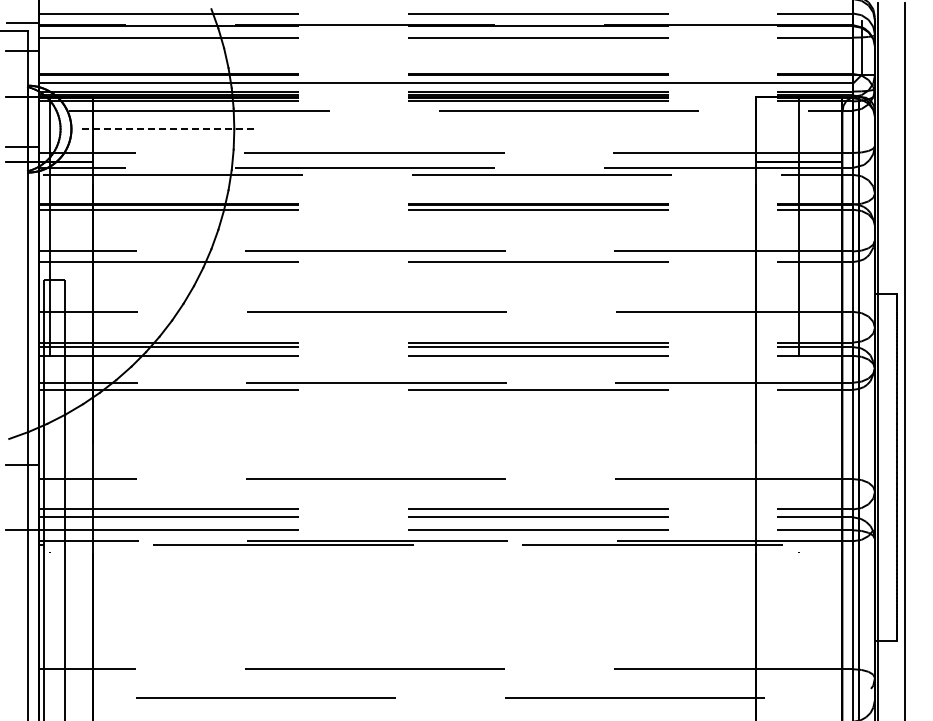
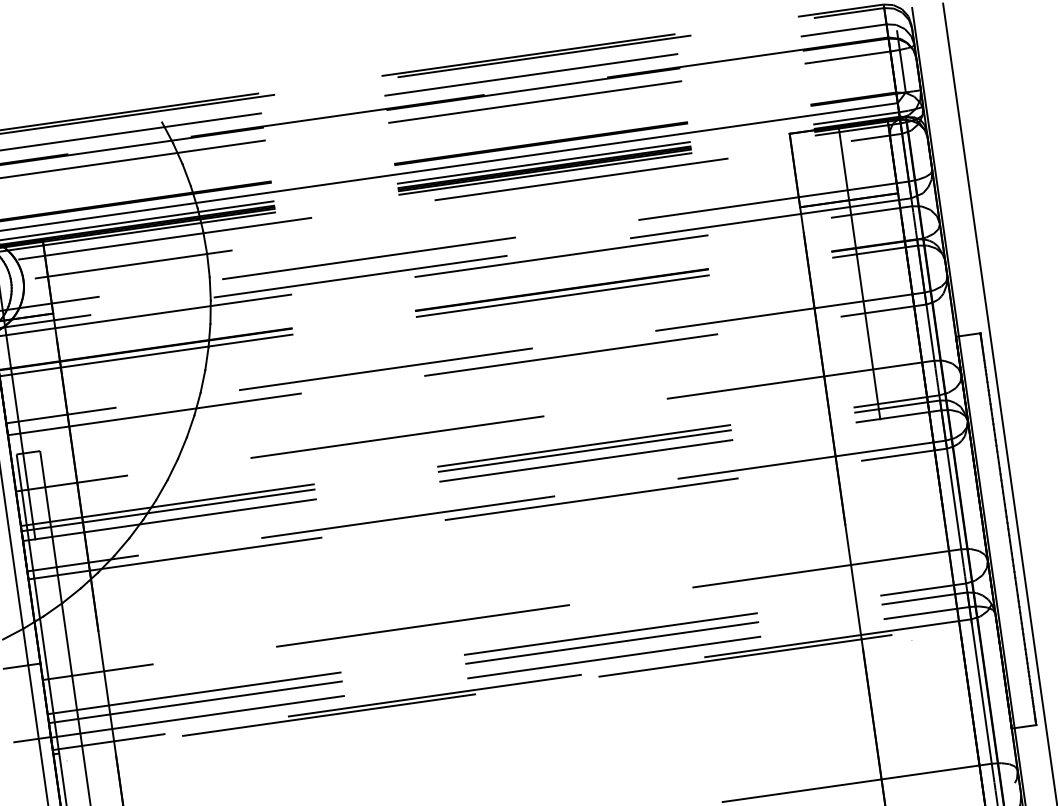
line: (169, 129) -> (134, 264), dashed -> solid

